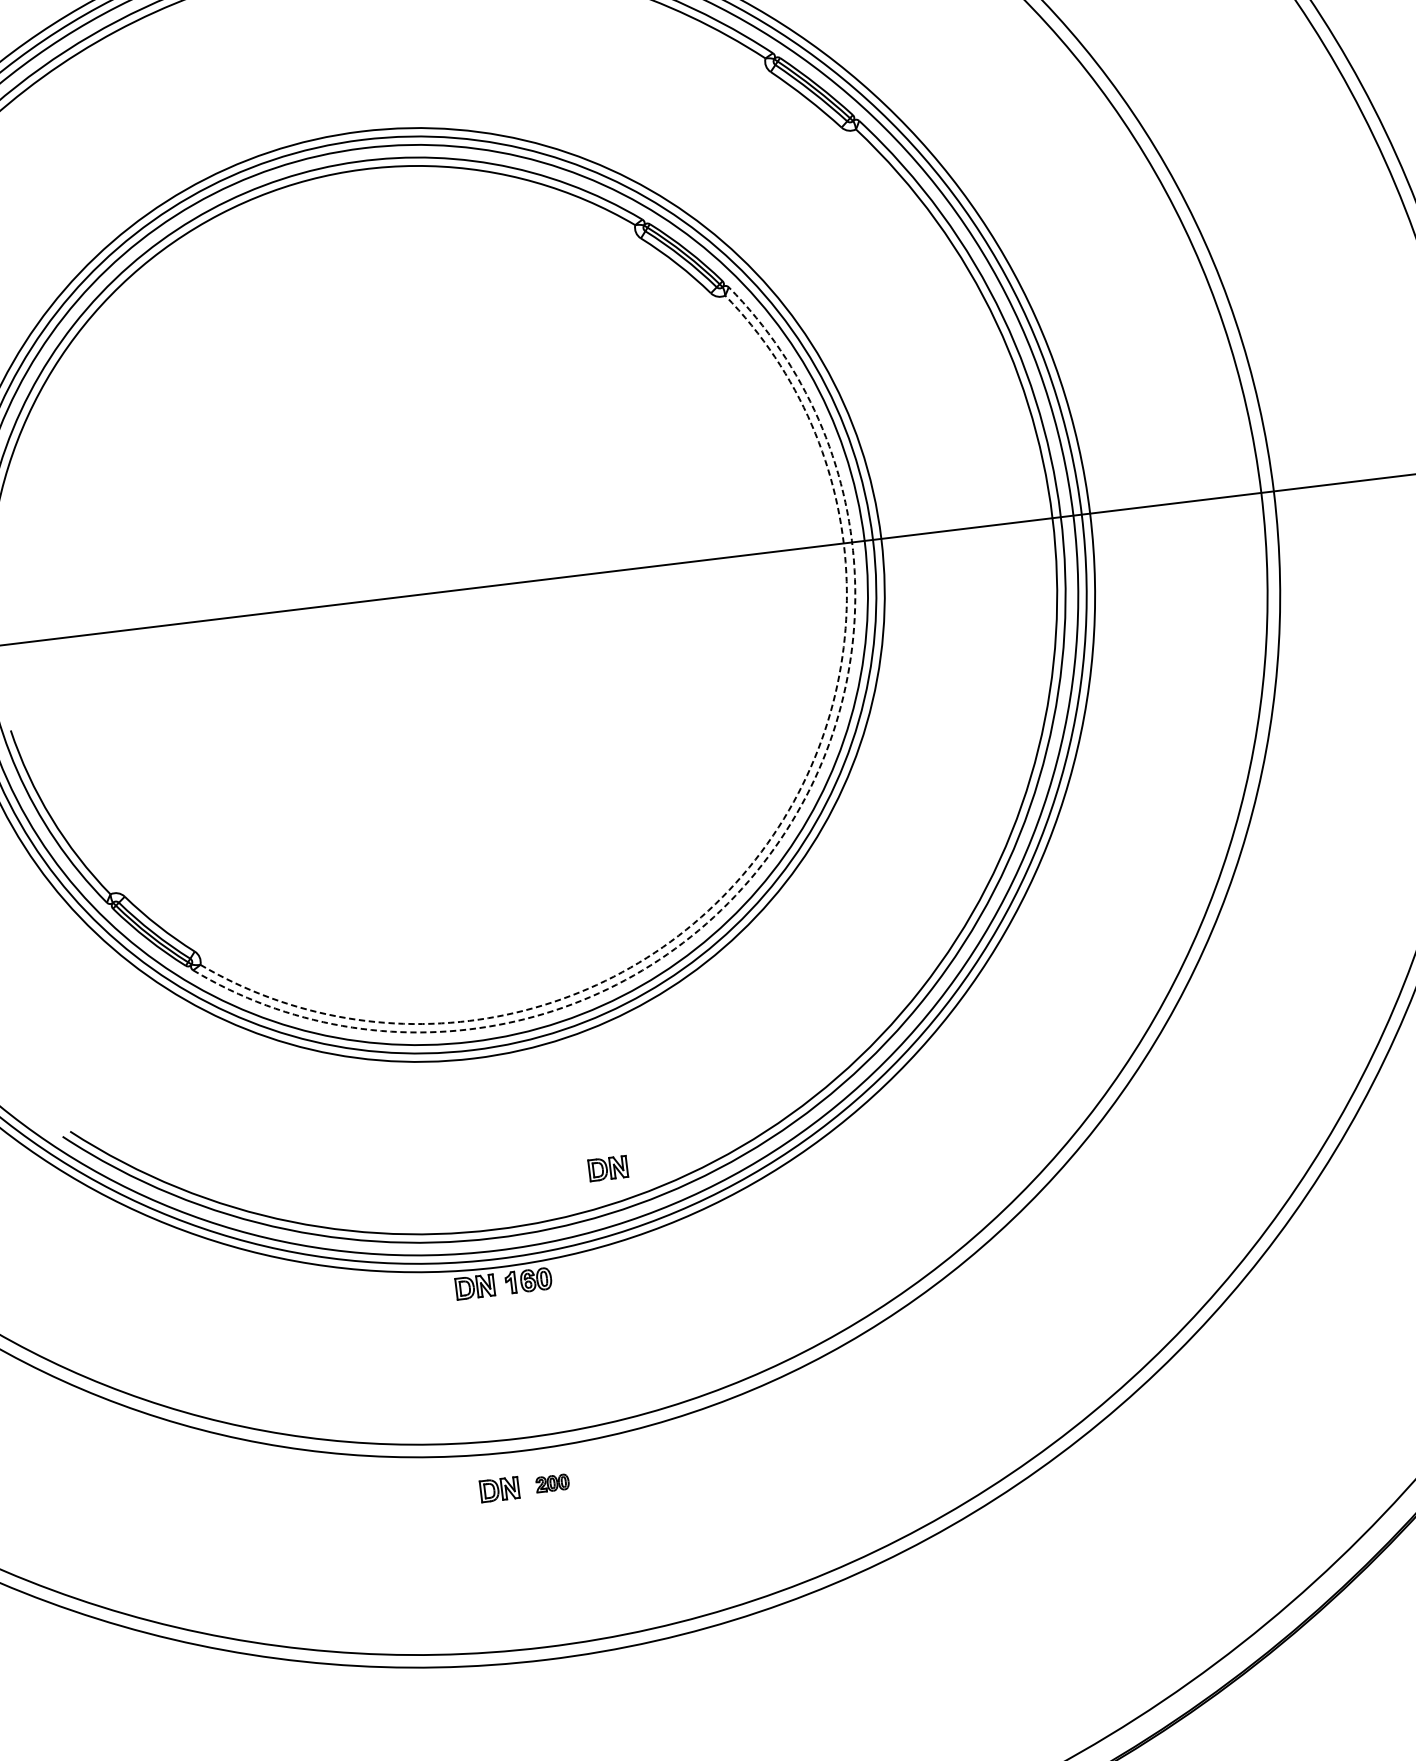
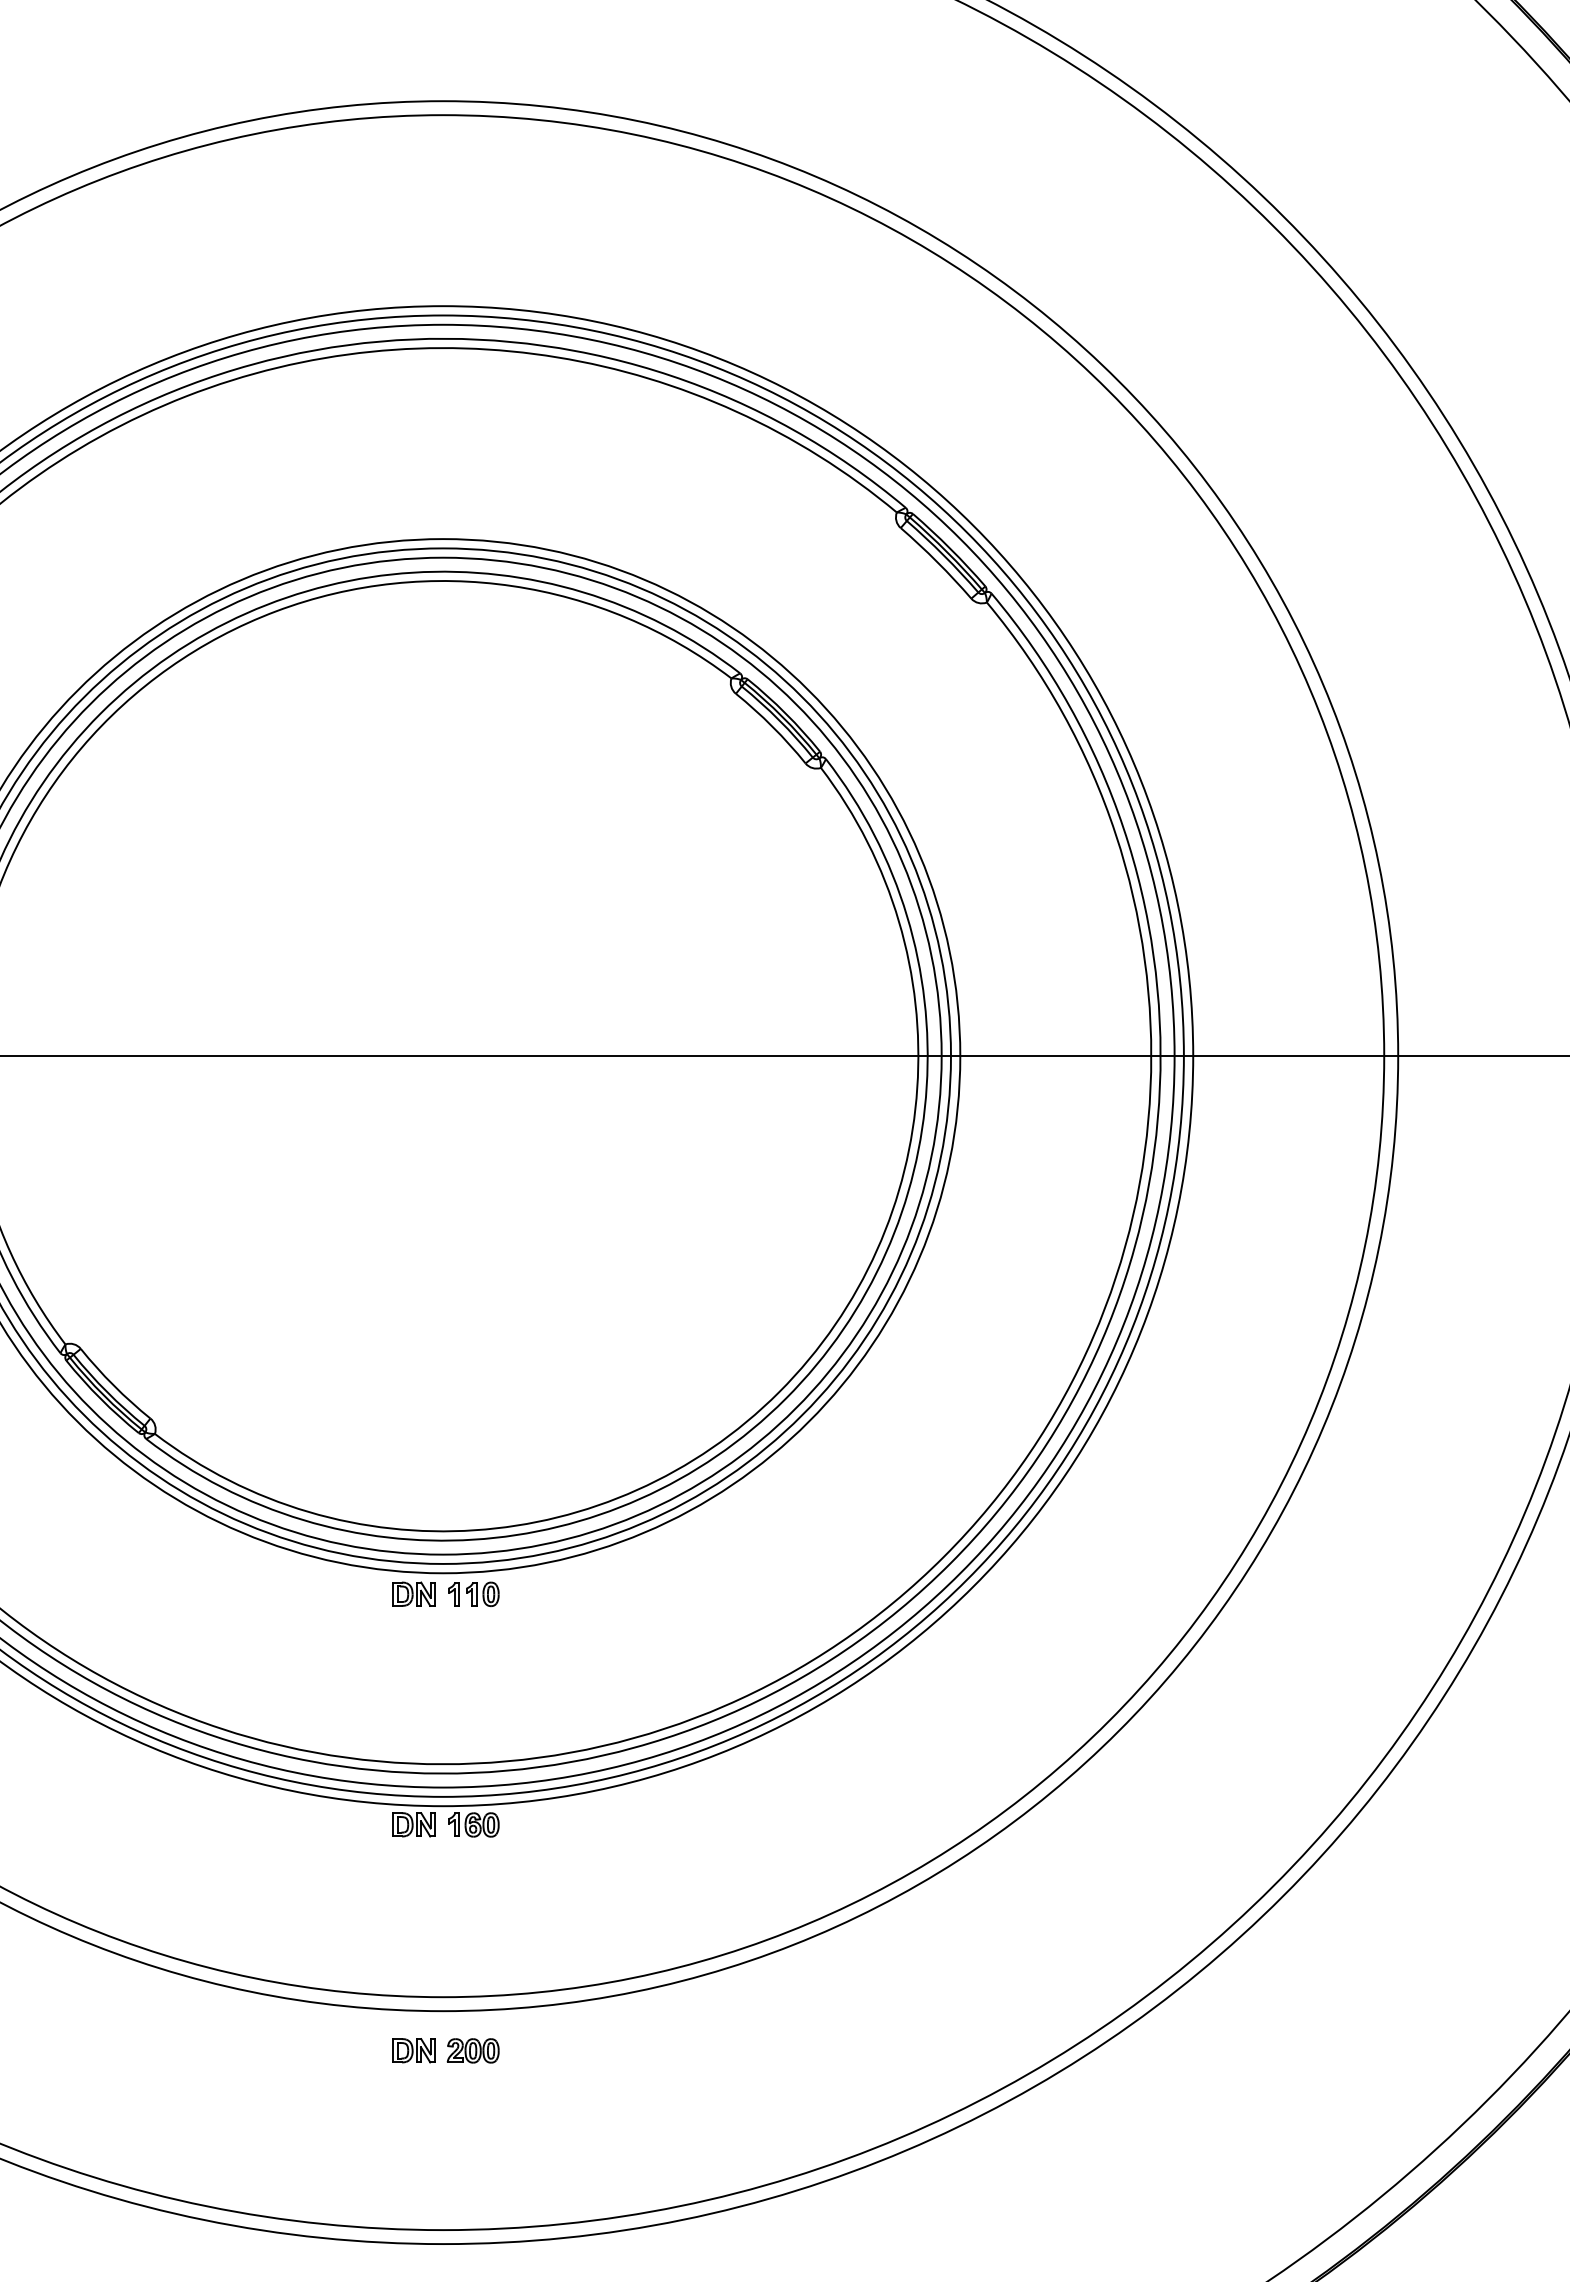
arc: (755, 859) -> (779, 1392), dashed -> solid
arc: (761, 864) -> (785, 1398), dashed -> solid
part: (503, 1073) -> (473, 1593), added
part: (607, 1168) -> (413, 1593), moved
part: (551, 1483) -> (472, 2050), size x1.43

